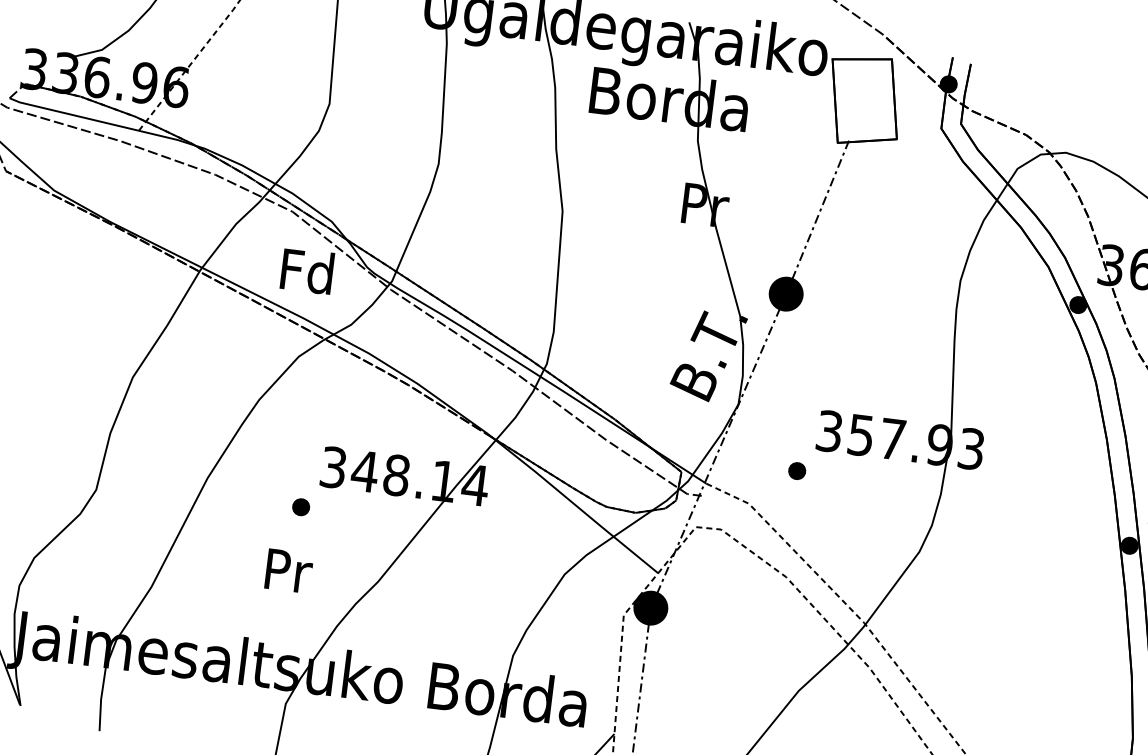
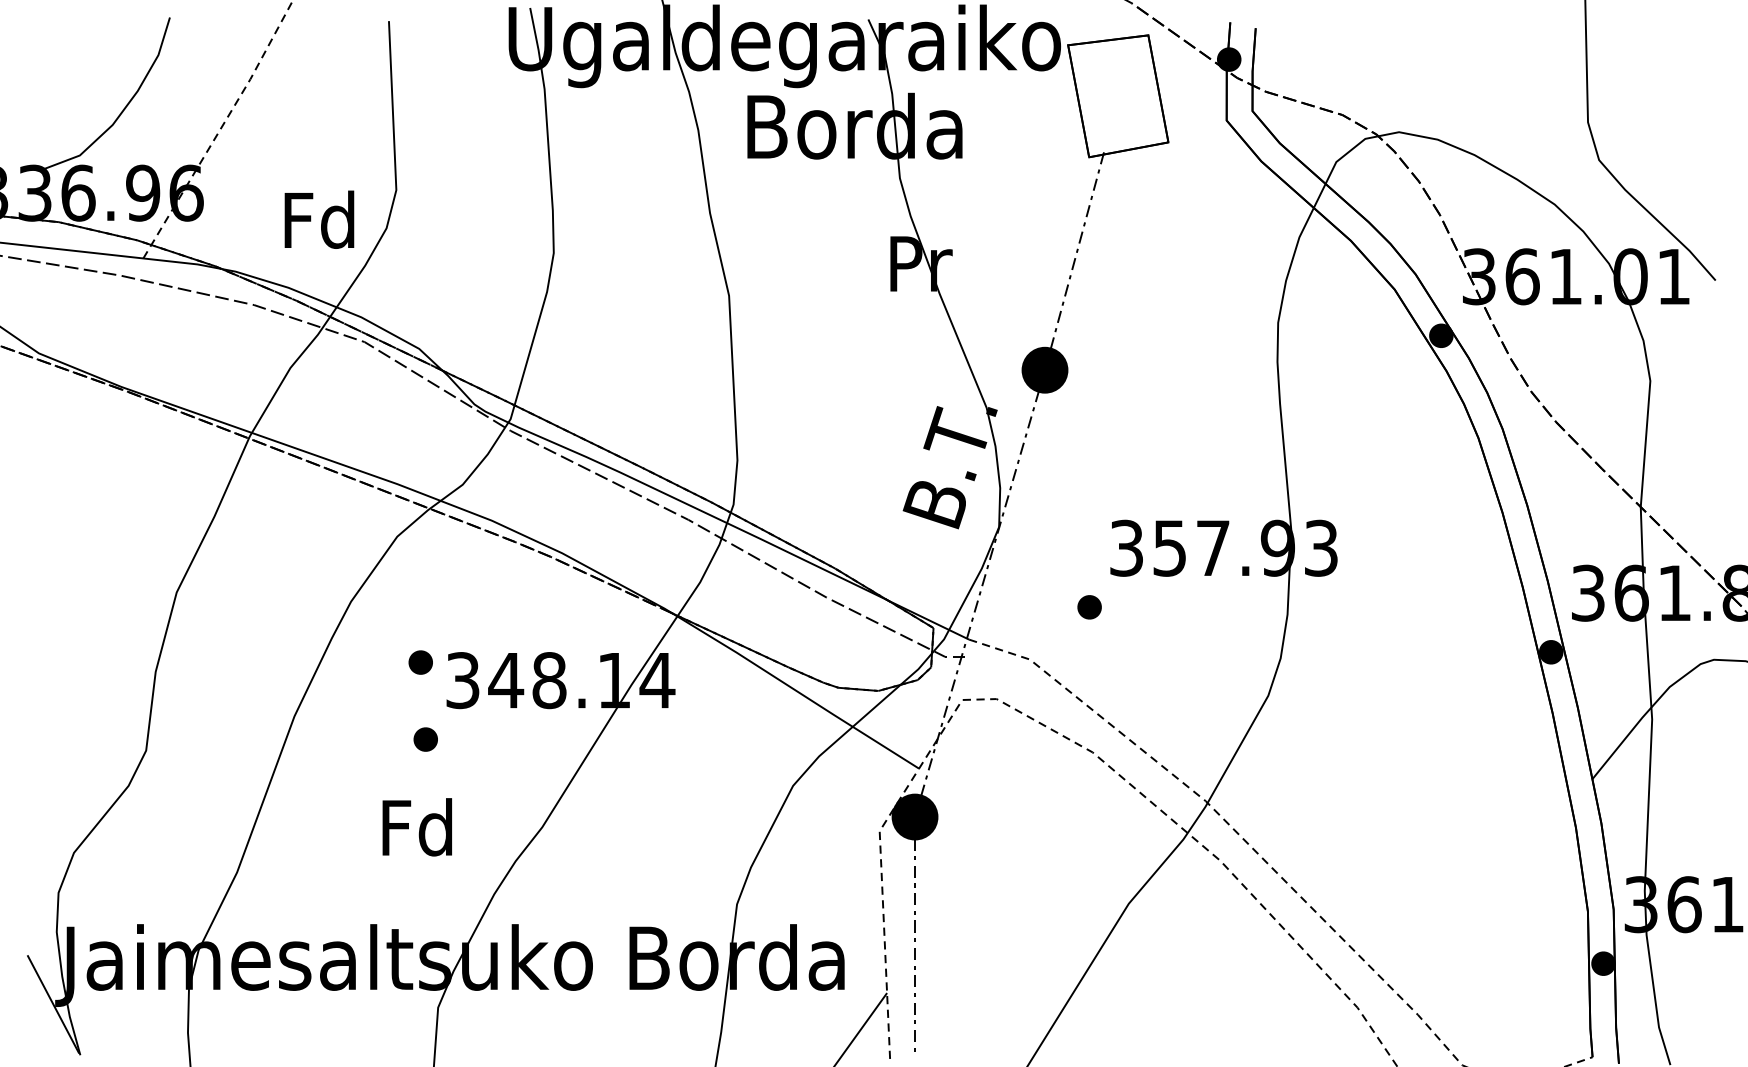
text: (307, 271) -> (319, 219), moved
part: (304, 450) -> (420, 662), added
text: (287, 570) -> (417, 827), Pr -> Fd

